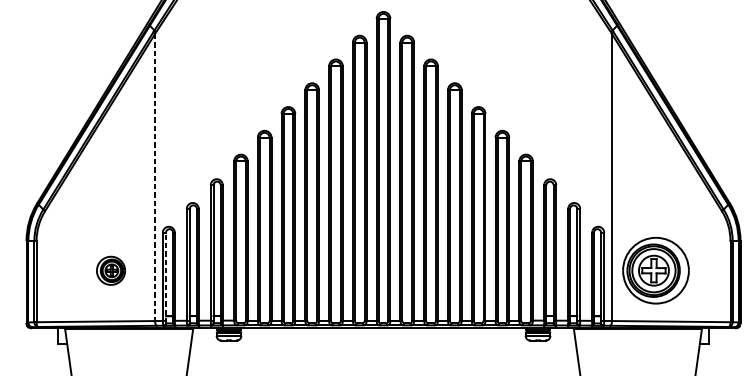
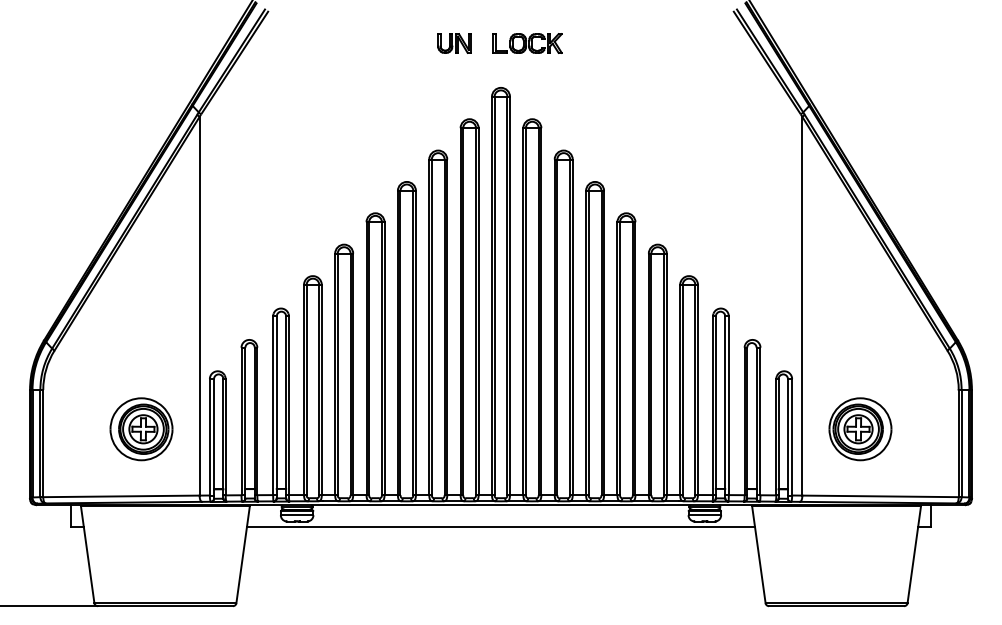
line: (154, 177) -> (199, 306), dashed -> solid
part: (111, 270) -> (141, 429), size x1.67
part: (656, 270) -> (860, 429), size x0.71
line: (166, 277) -> (214, 438), dashed -> solid
line: (383, 344) -> (500, 526), added

